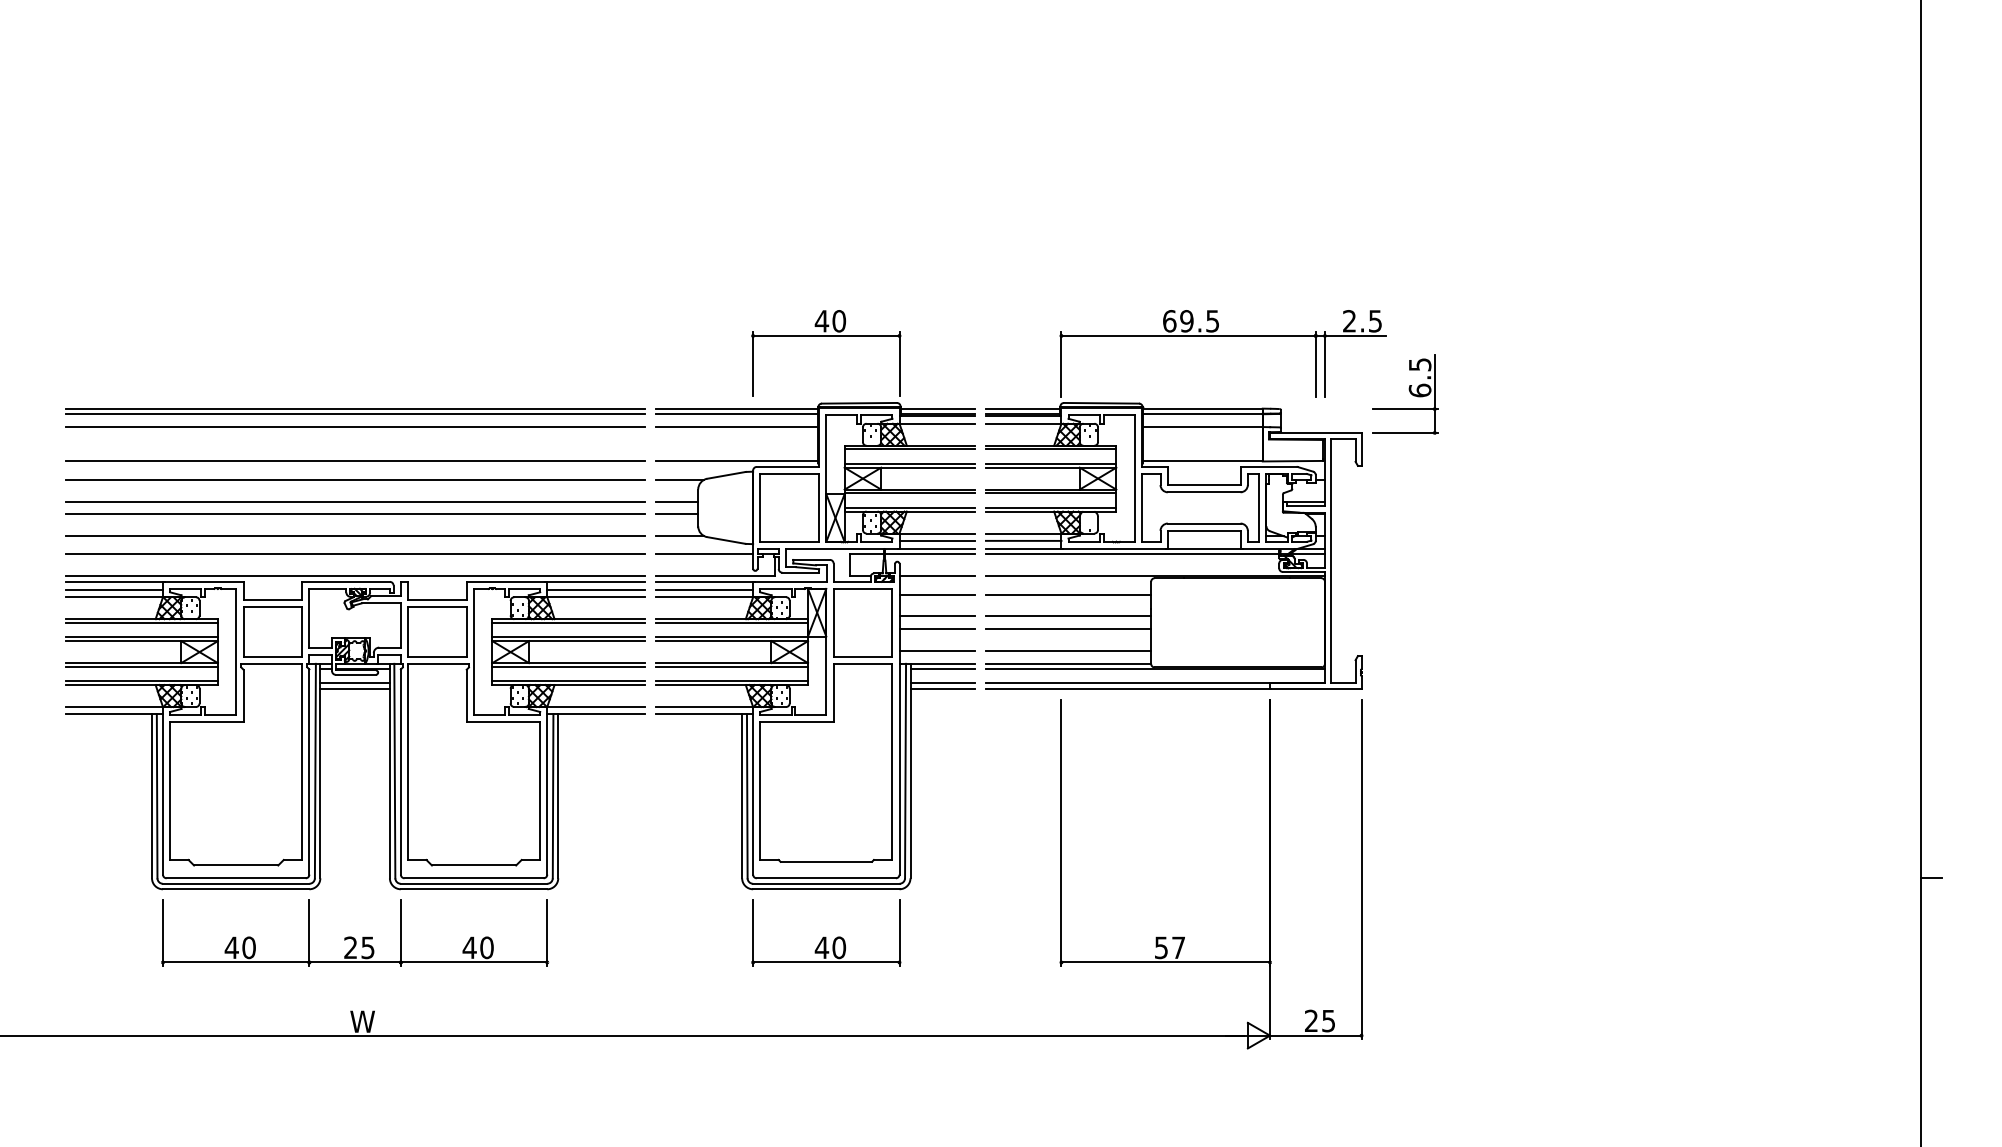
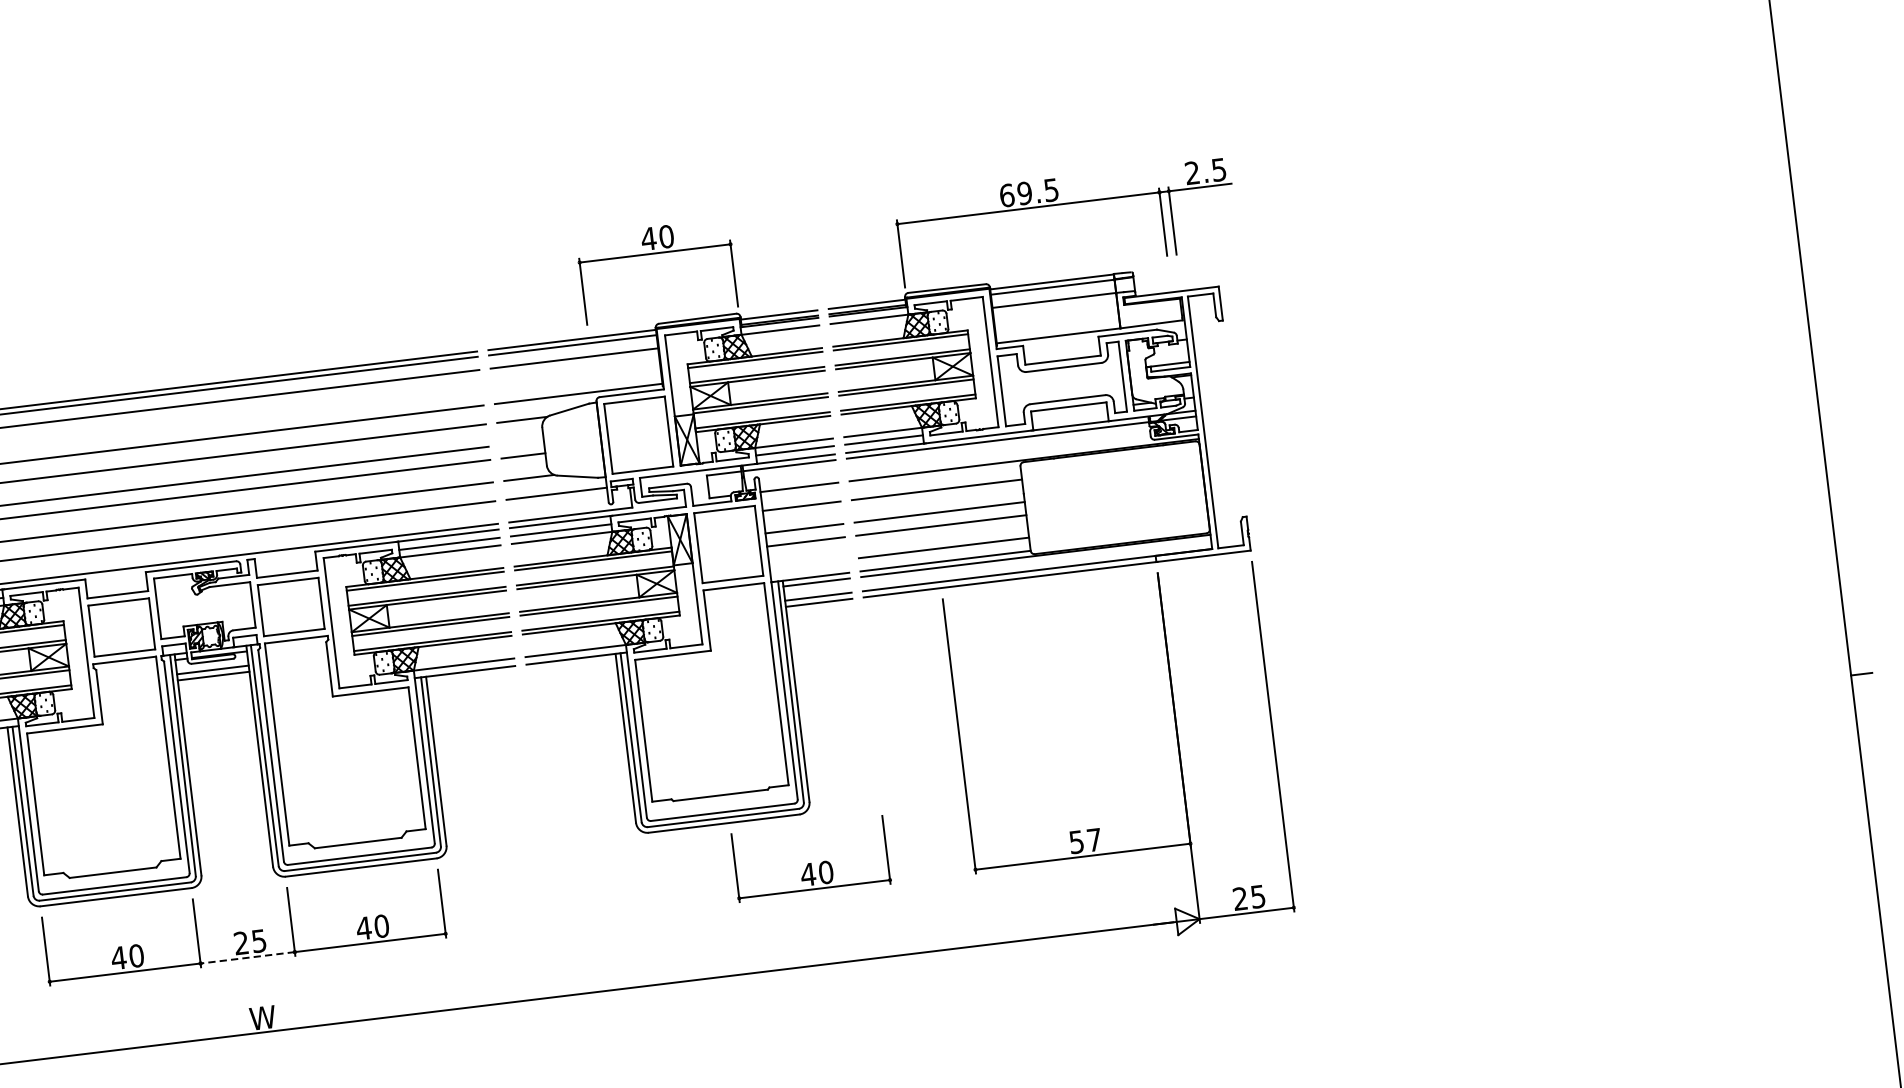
part: (1405, 394) -> (1259, 241), removed
line: (676, 501) -> (521, 442), removed
line: (936, 651) -> (808, 564), removed
part: (826, 932) -> (811, 858), moved
line: (355, 962) -> (248, 957), solid -> dashed

